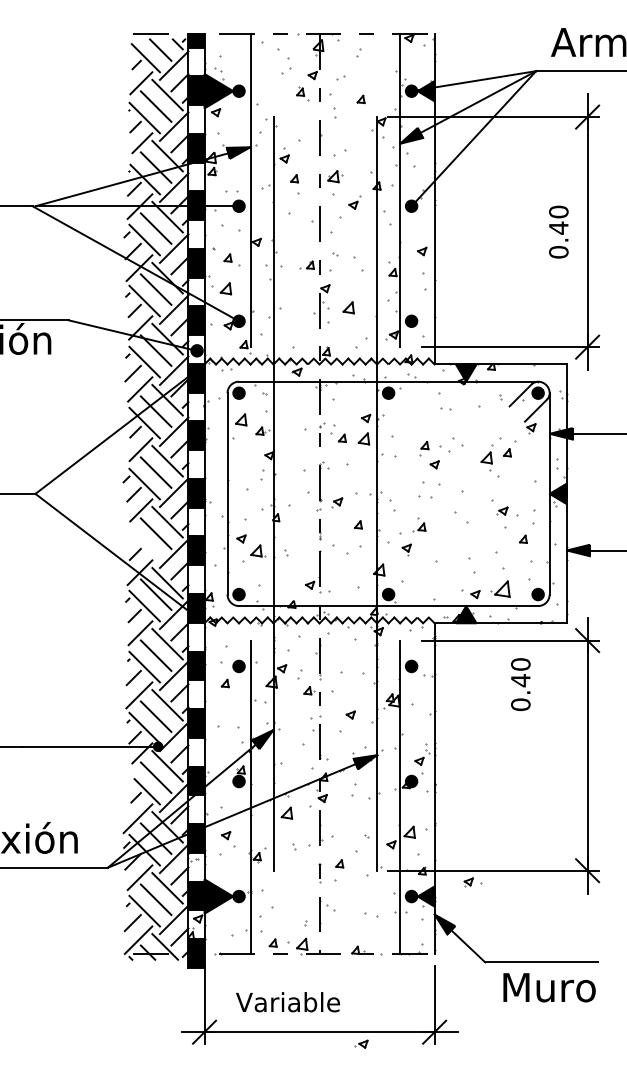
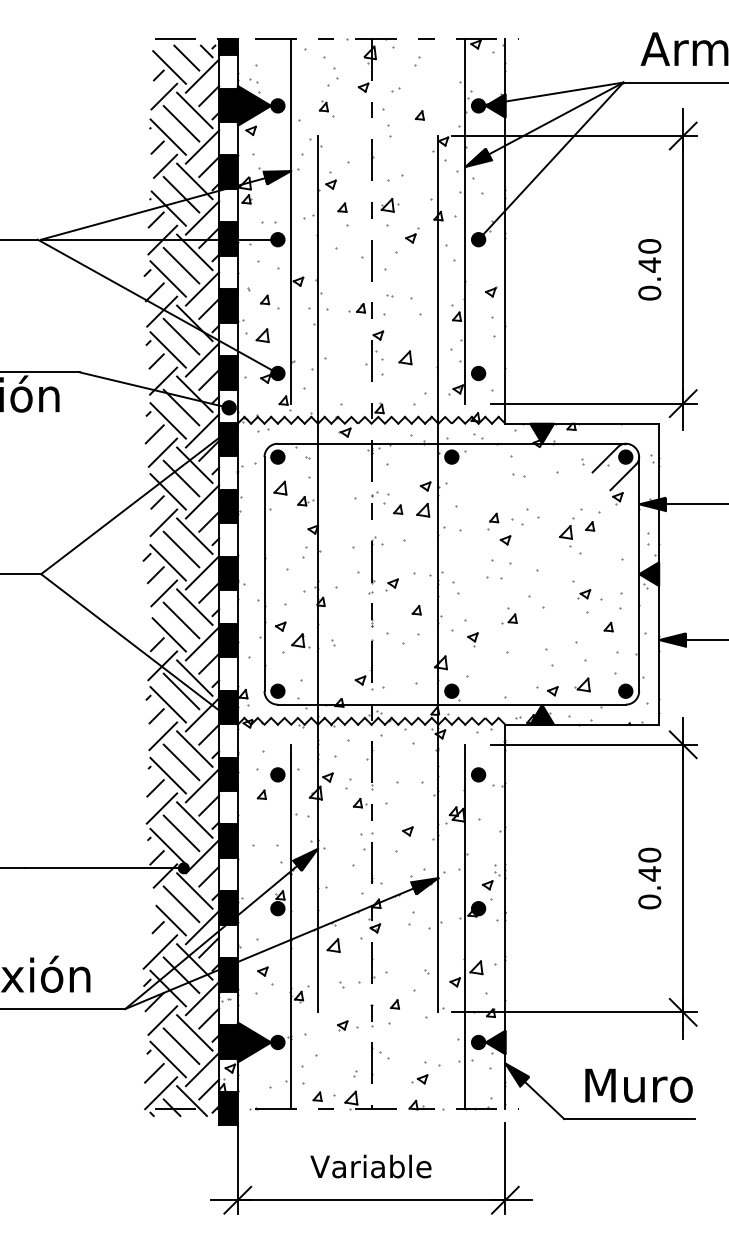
part: (302, 93) -> (326, 108), moved
part: (419, 524) -> (509, 615), moved
line: (145, 545) -> (169, 634), added
part: (500, 588) -> (581, 684), size x0.71
text: (520, 684) -> (649, 878), moved
part: (472, 882) -> (347, 1026), moved
text: (549, 987) -> (638, 1085), moved
text: (288, 1002) -> (371, 1166), moved
part: (361, 1043) -> (420, 1078), moved

